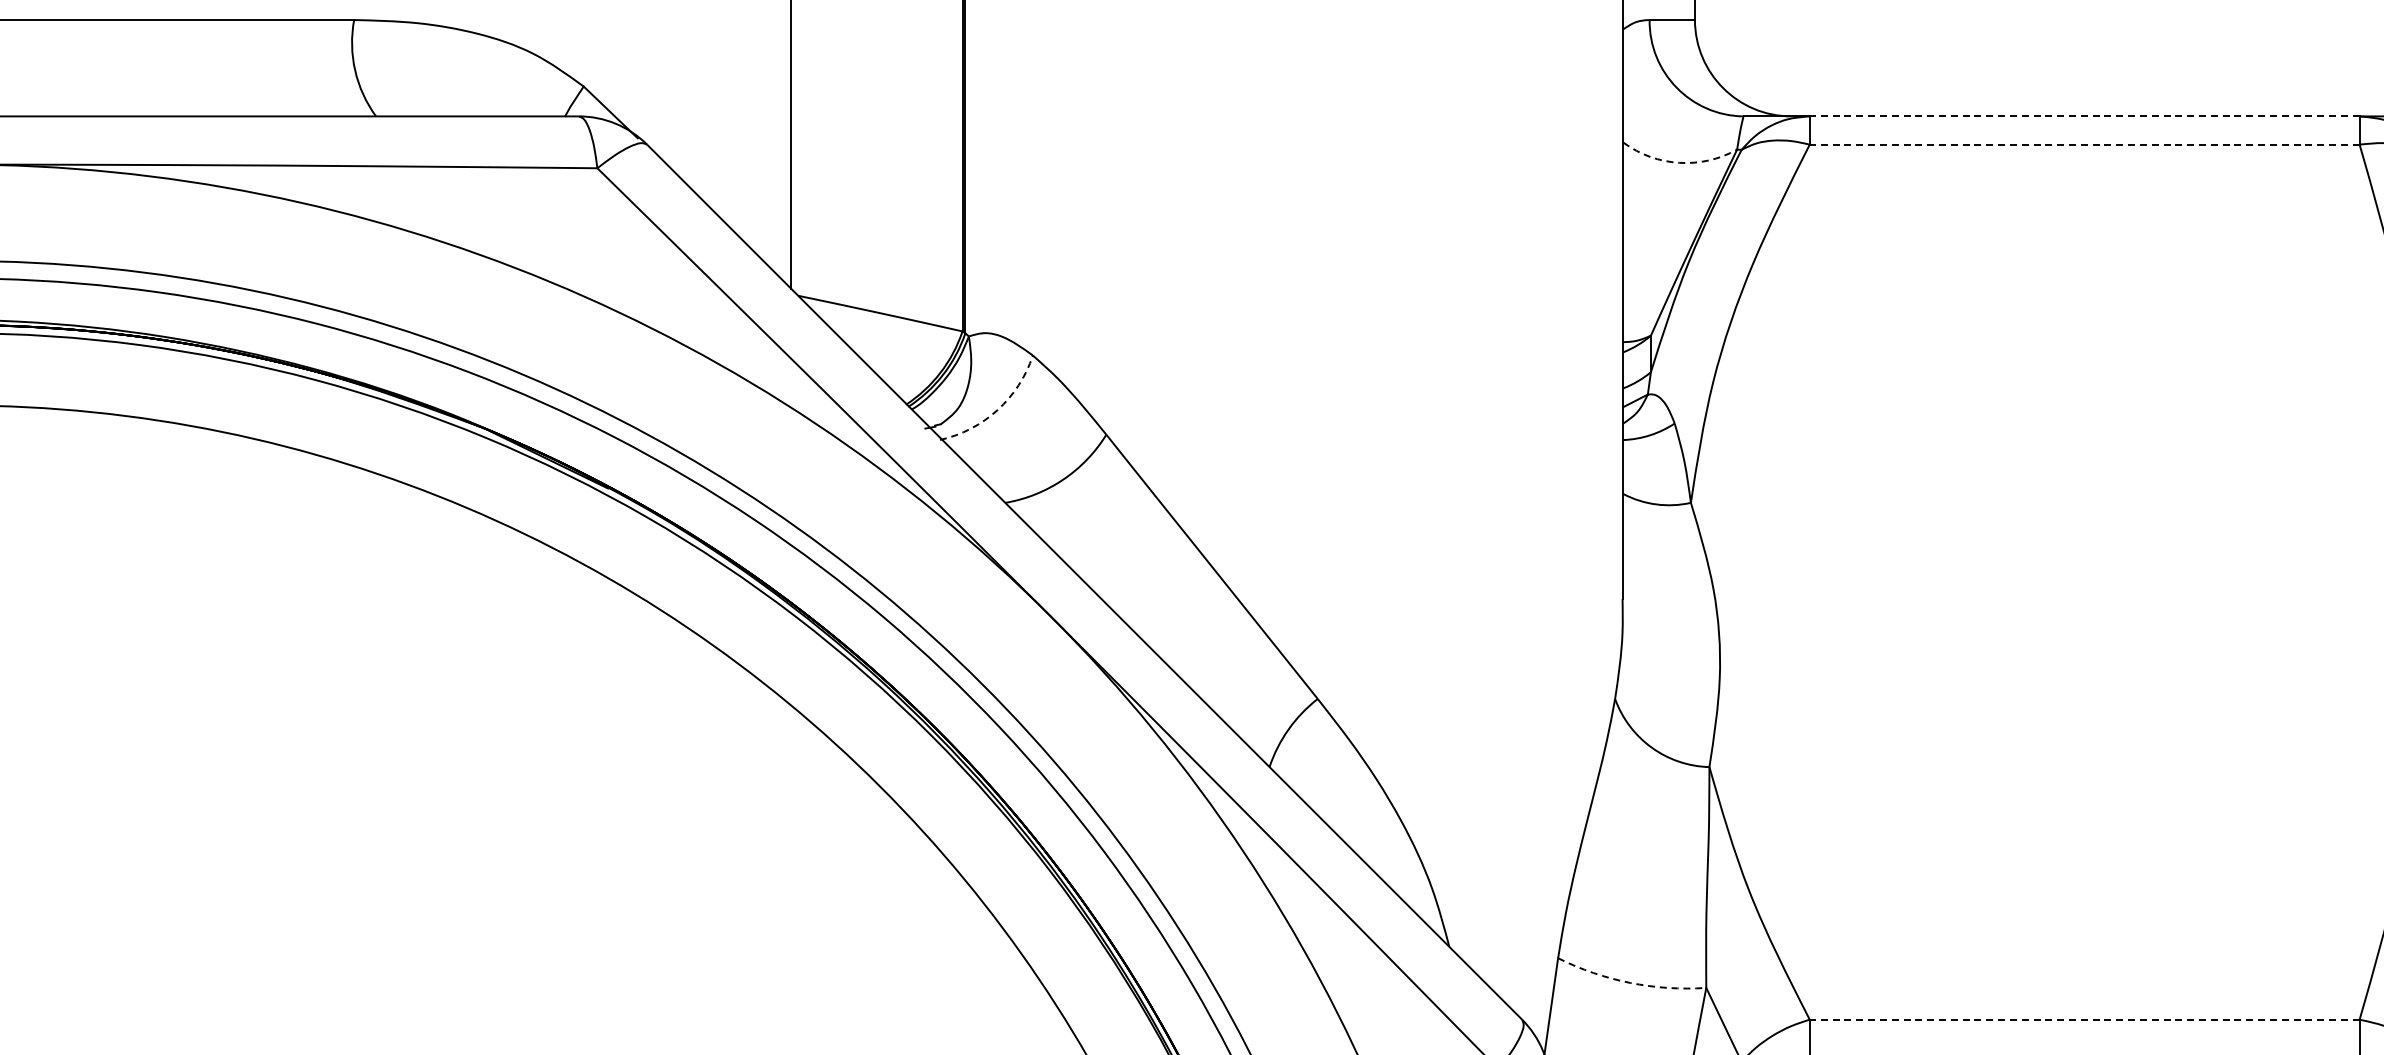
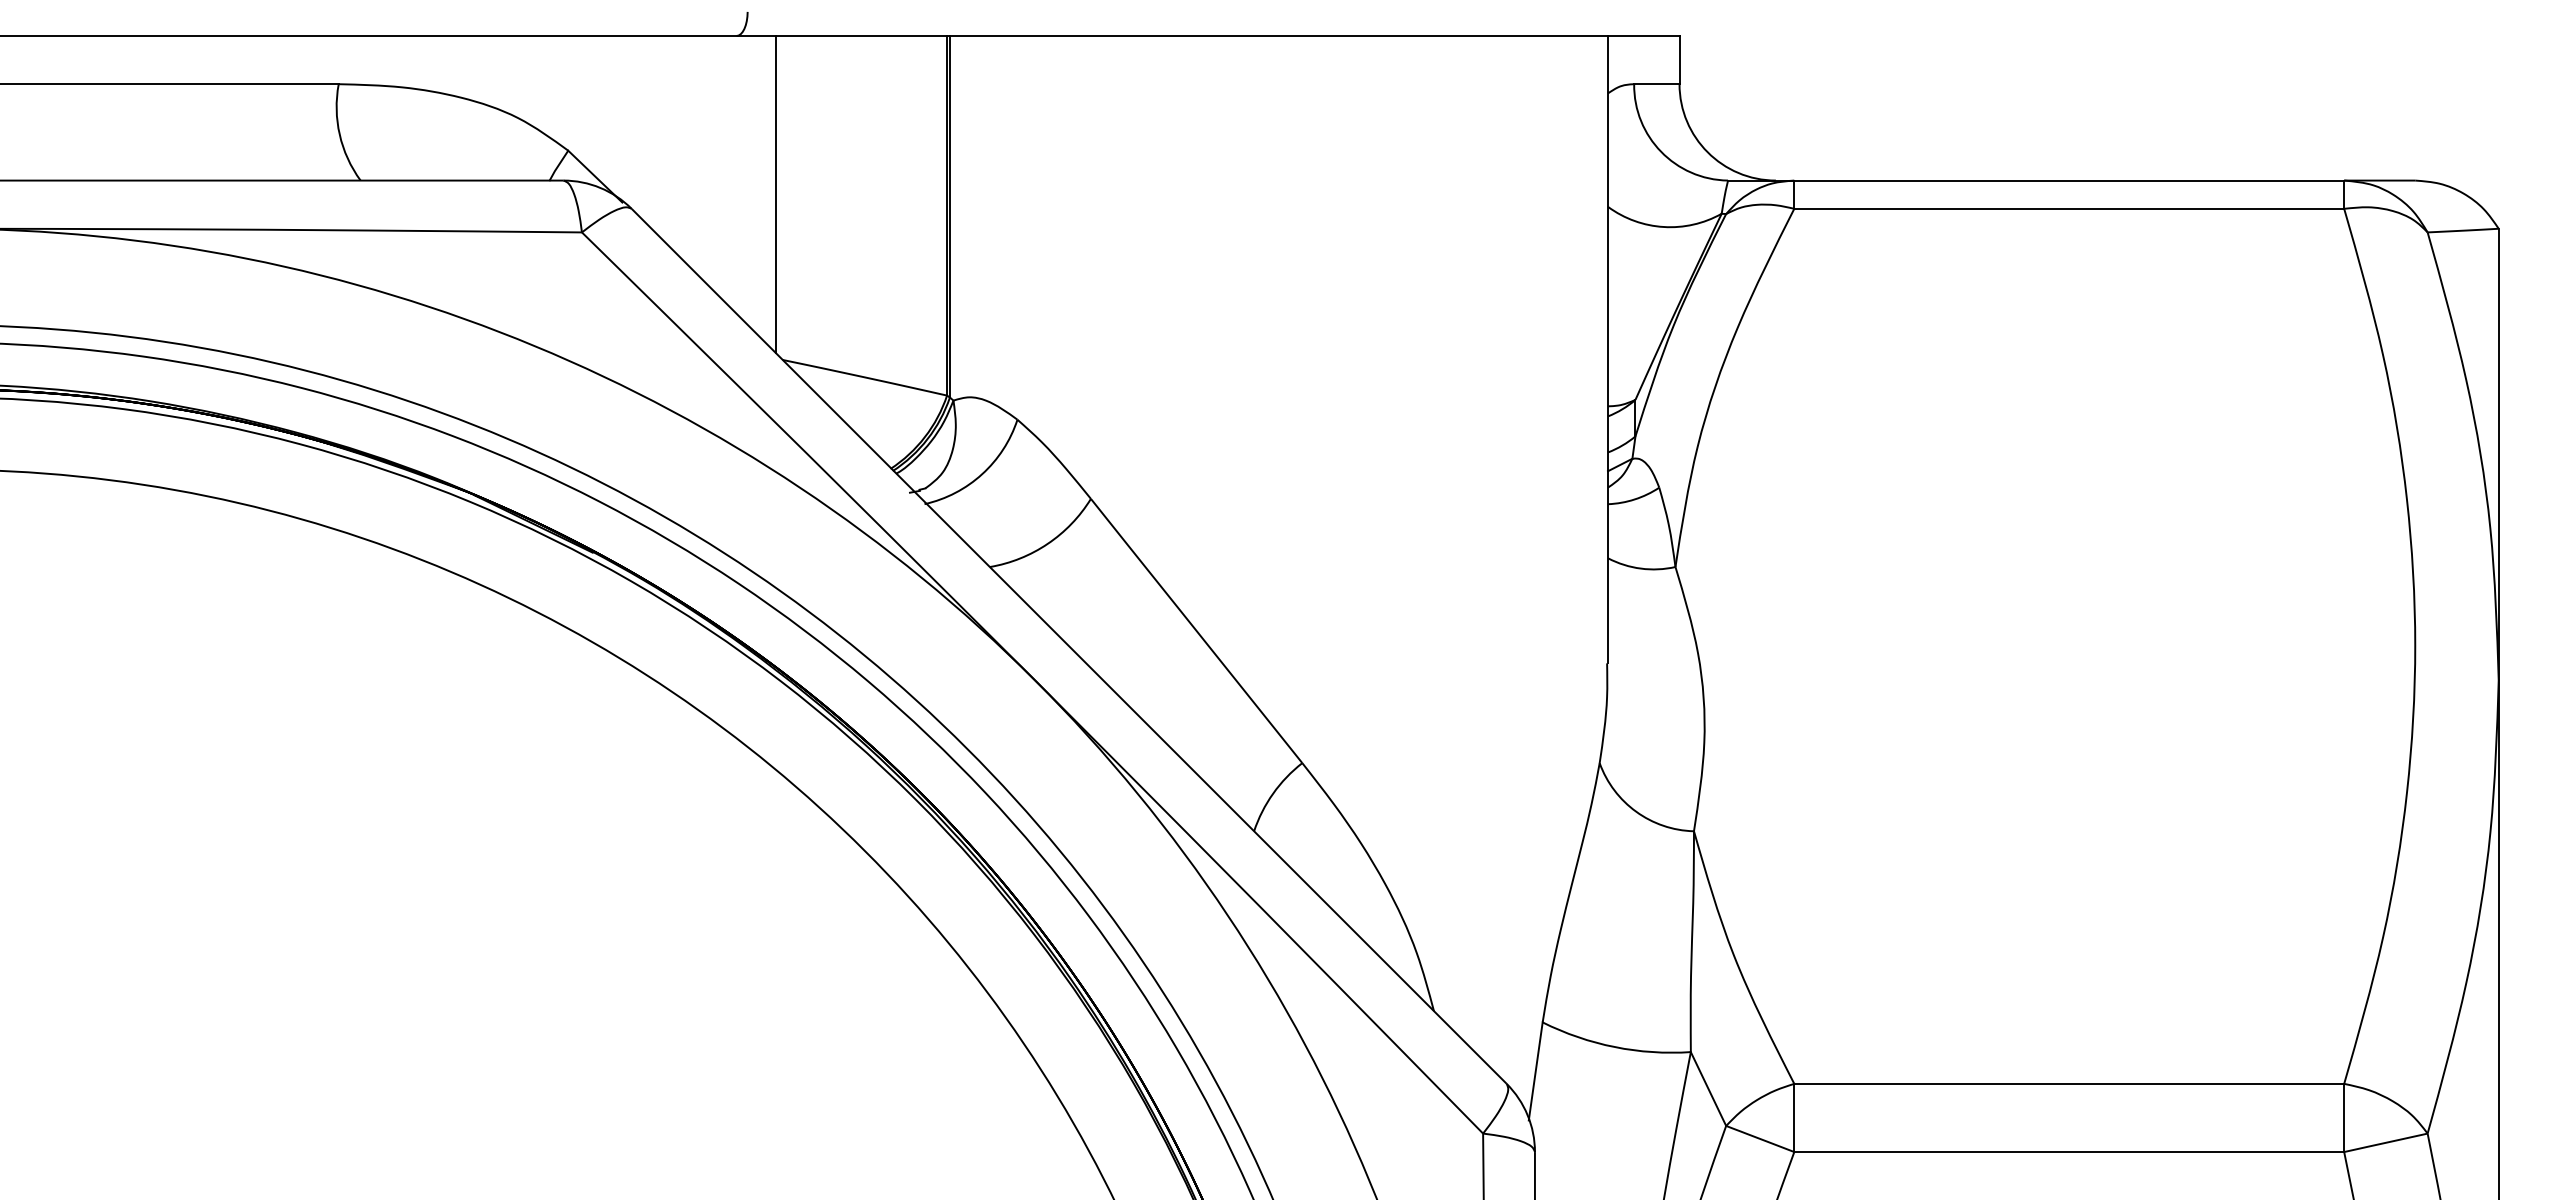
line: (2084, 116) -> (2069, 180), dashed -> solid
line: (2084, 144) -> (2069, 208), dashed -> solid
arc: (1678, 163) -> (1663, 227), dashed -> solid
arc: (997, 410) -> (982, 474), dashed -> solid
arc: (1629, 983) -> (1614, 1047), dashed -> solid
line: (2084, 1019) -> (2069, 1083), dashed -> solid

